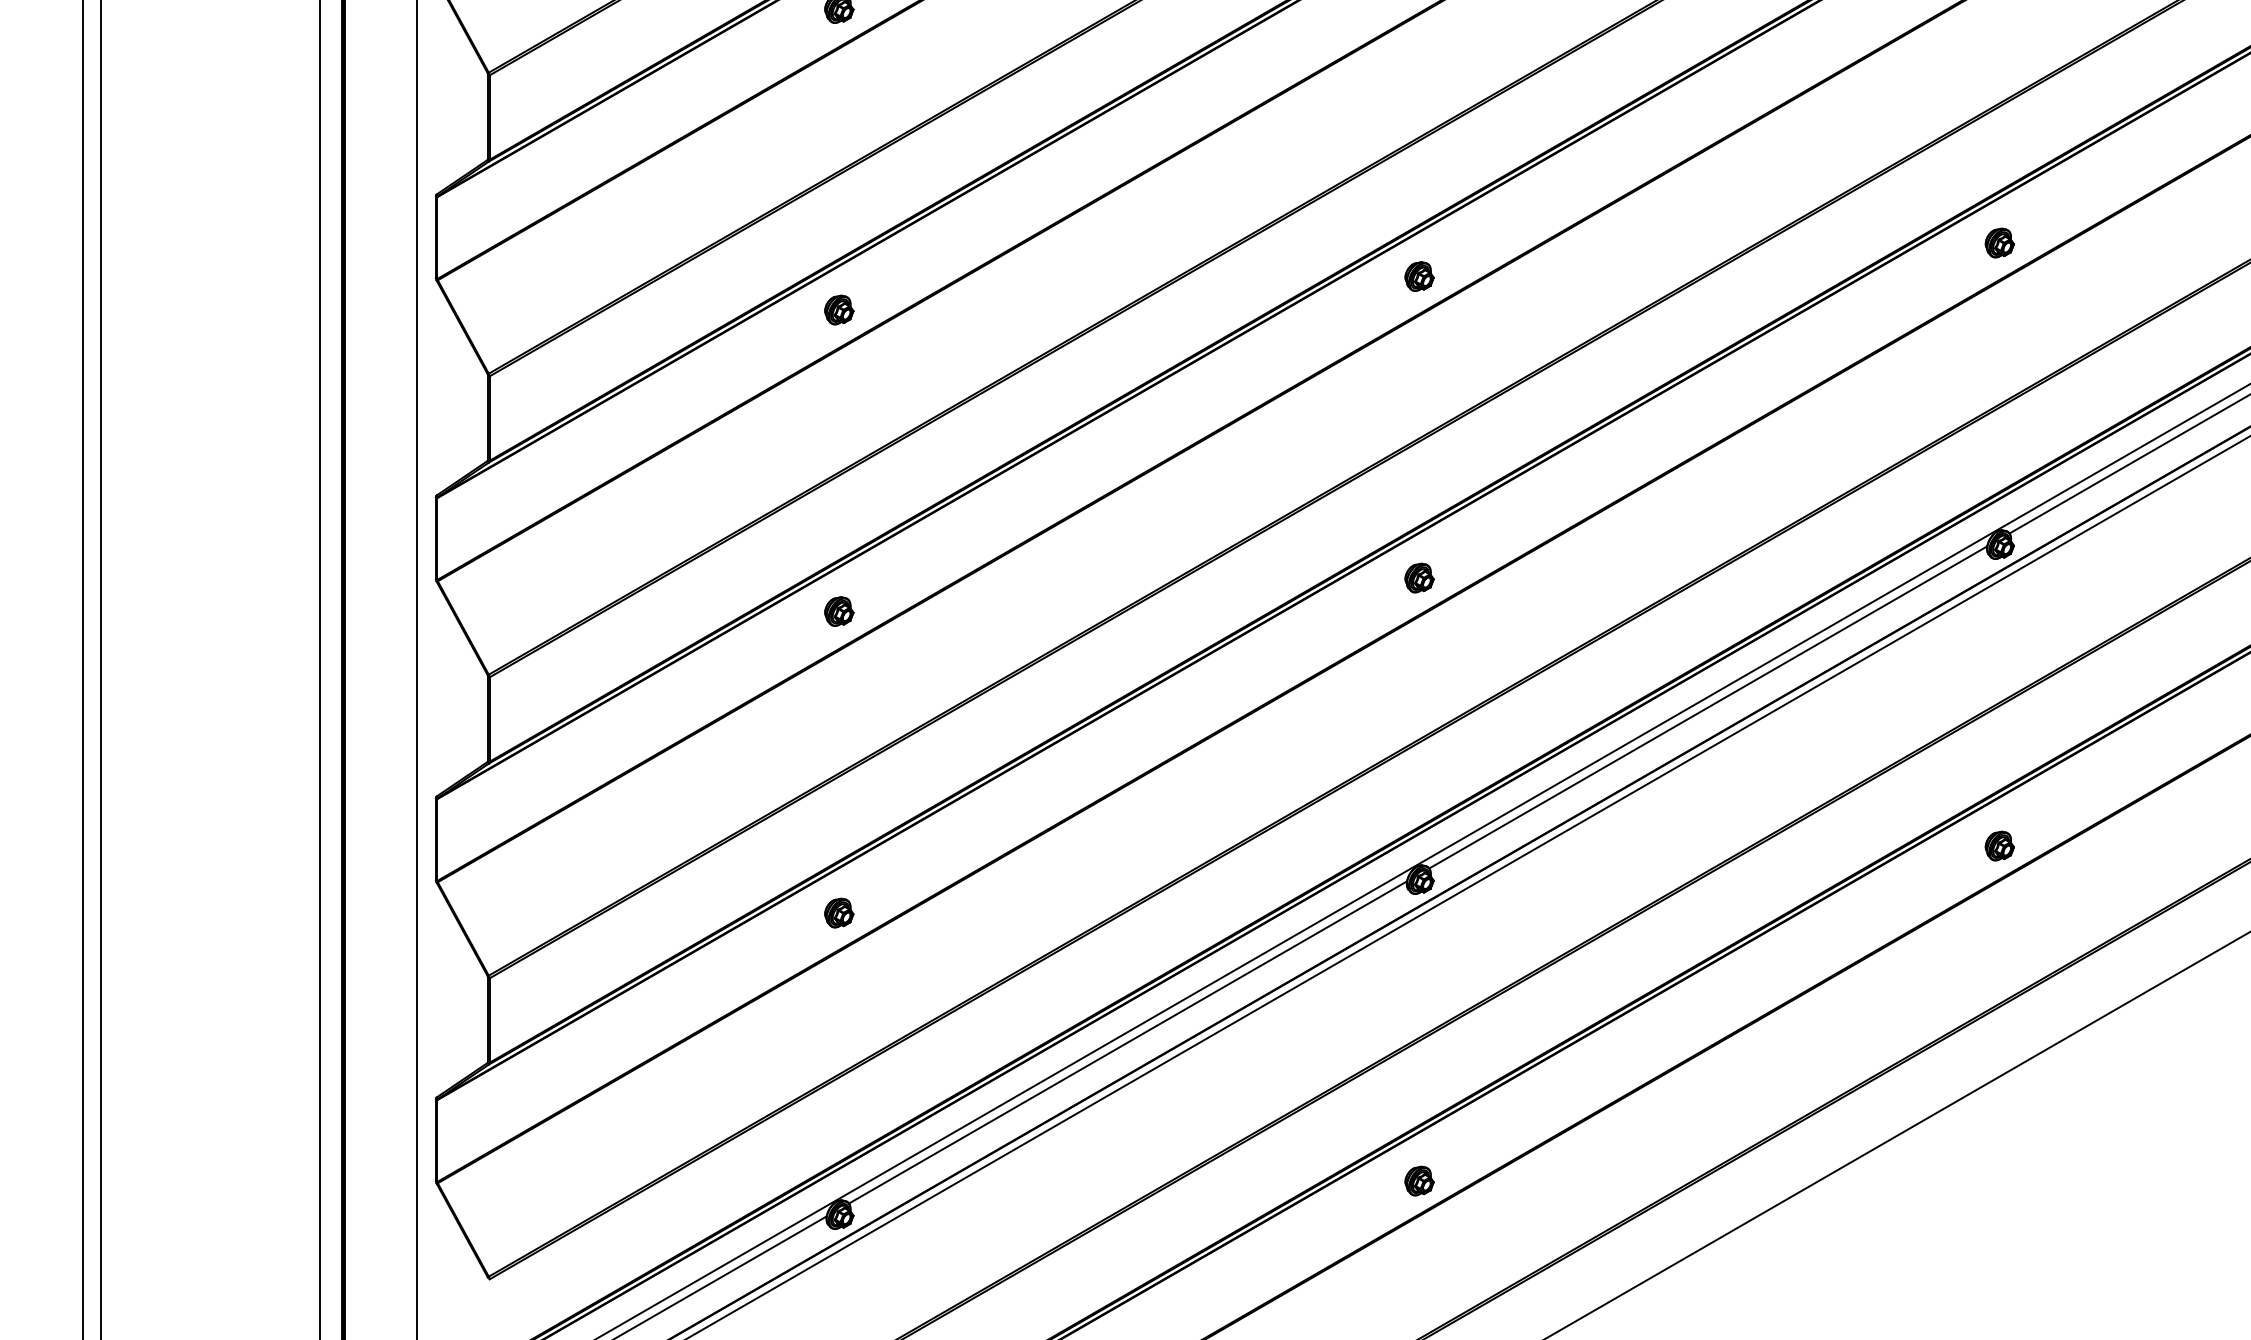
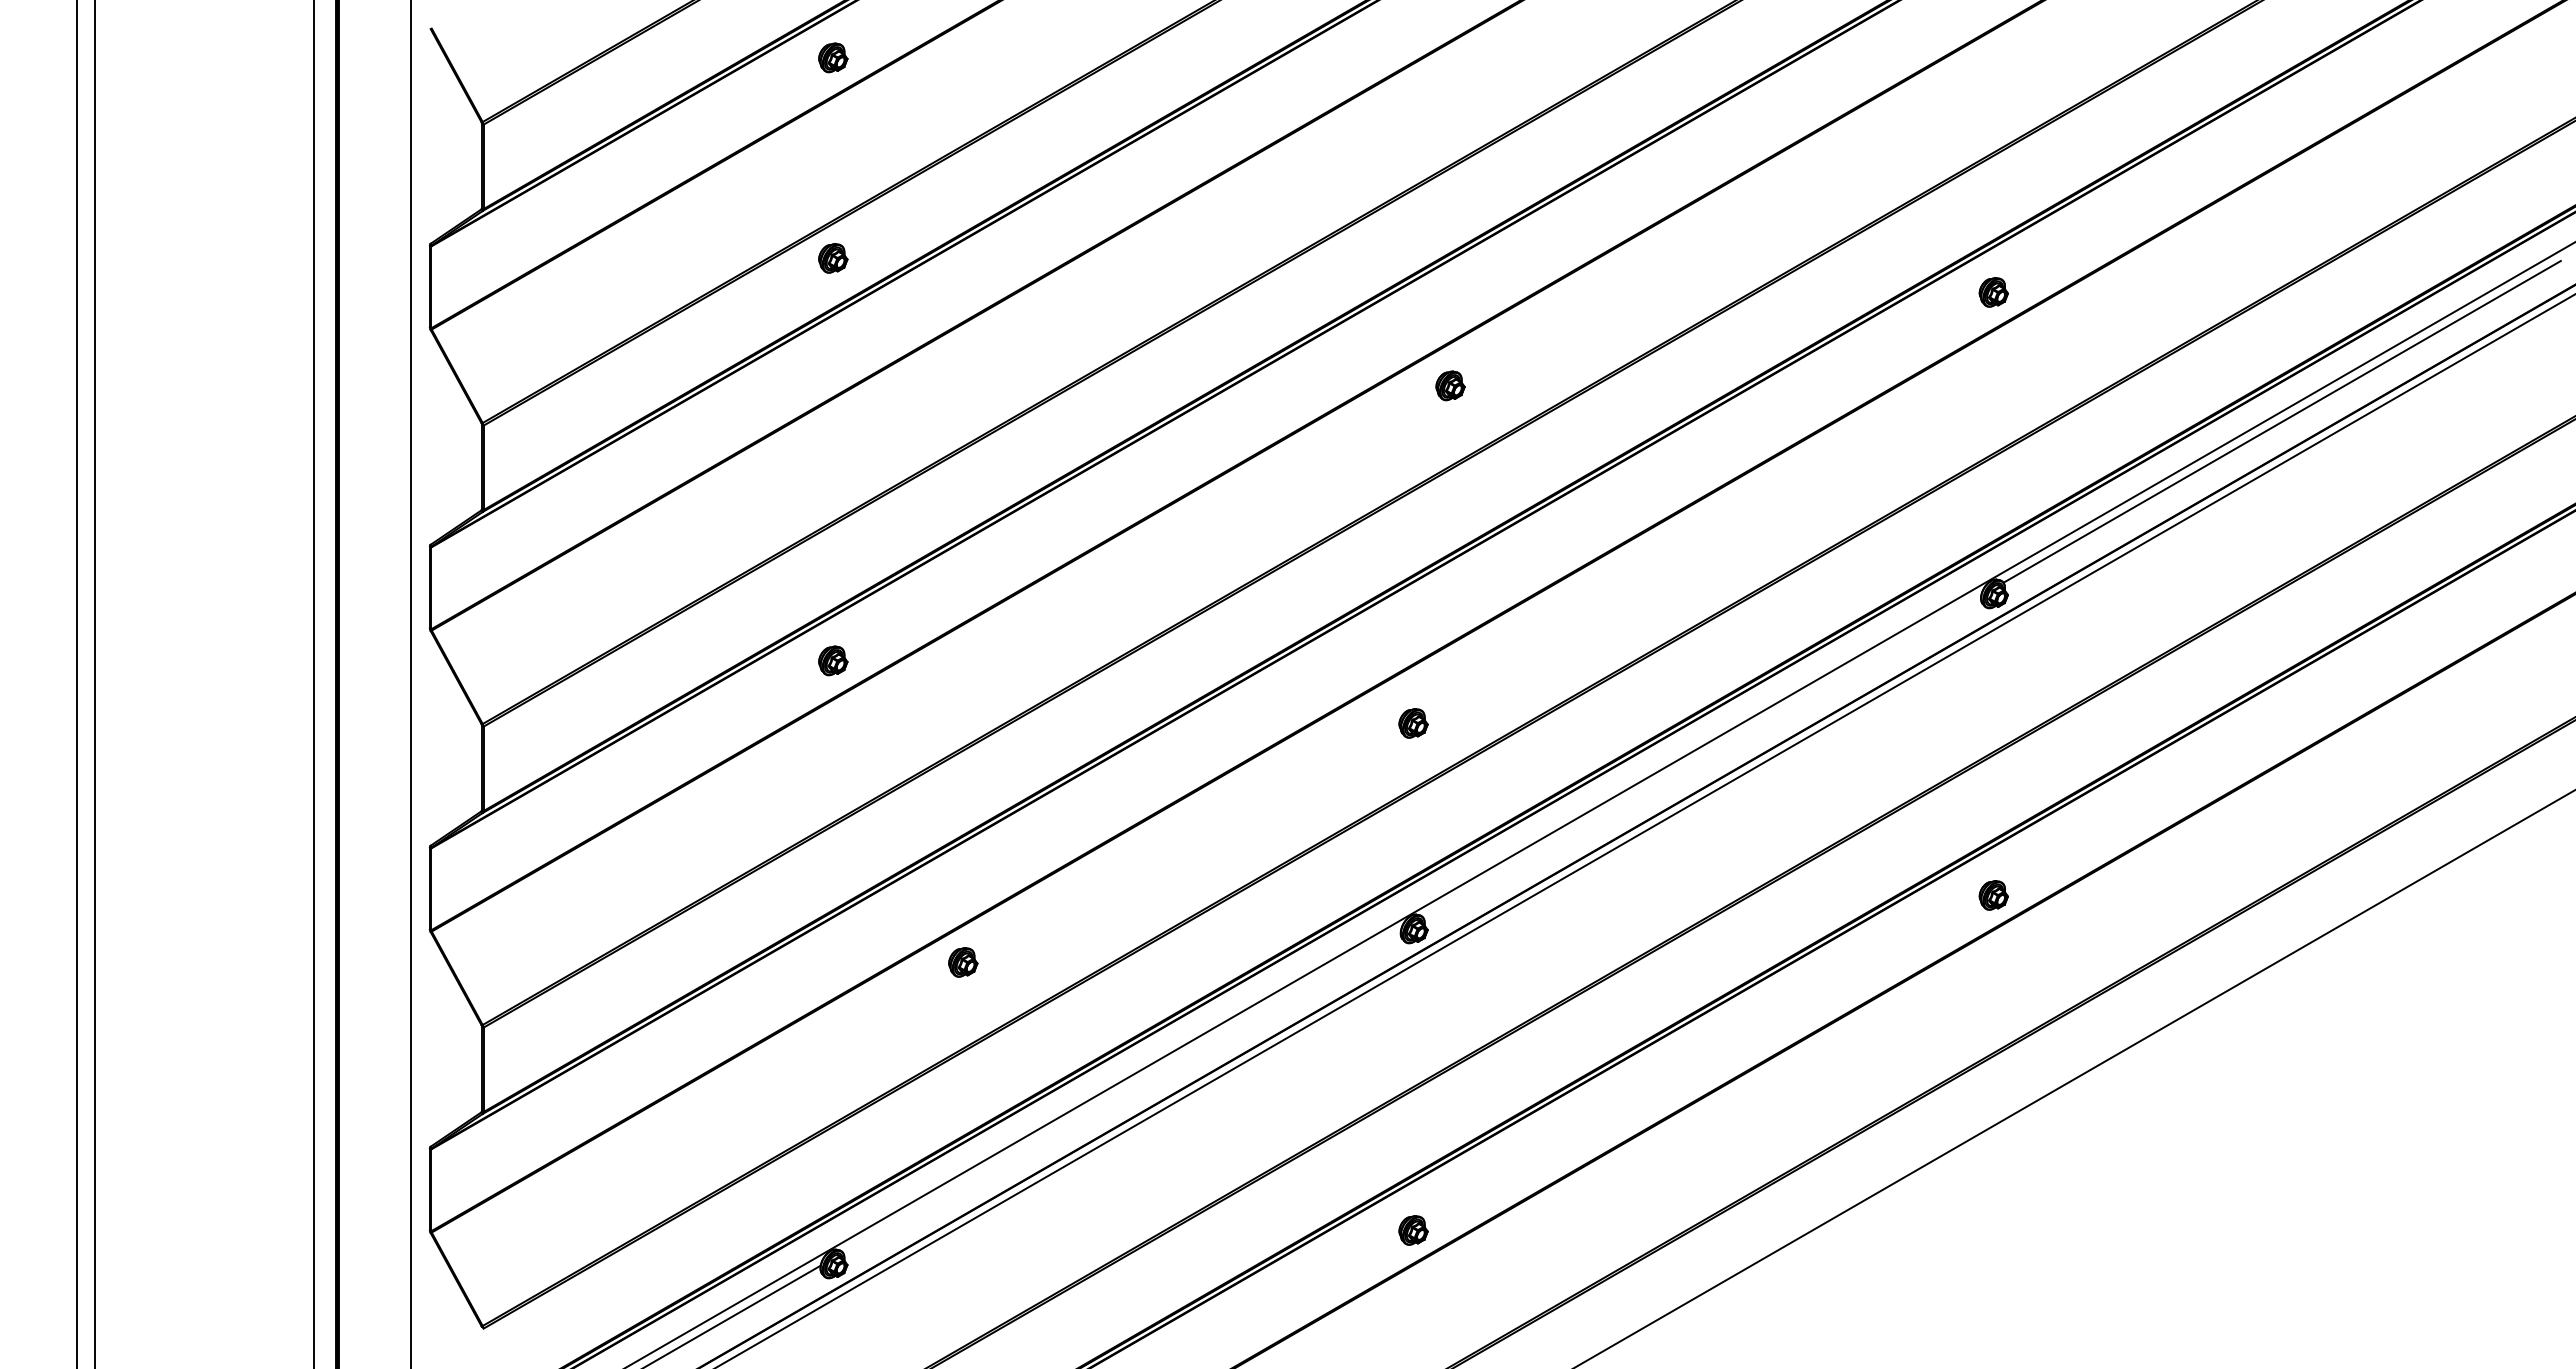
part: (1419, 276) -> (1450, 385), moved
part: (839, 310) -> (833, 258), moved
part: (1419, 578) -> (1413, 723), moved
line: (1707, 707) -> (1701, 756), removed
part: (839, 913) -> (963, 962), moved
line: (1127, 1042) -> (1121, 1091), removed

